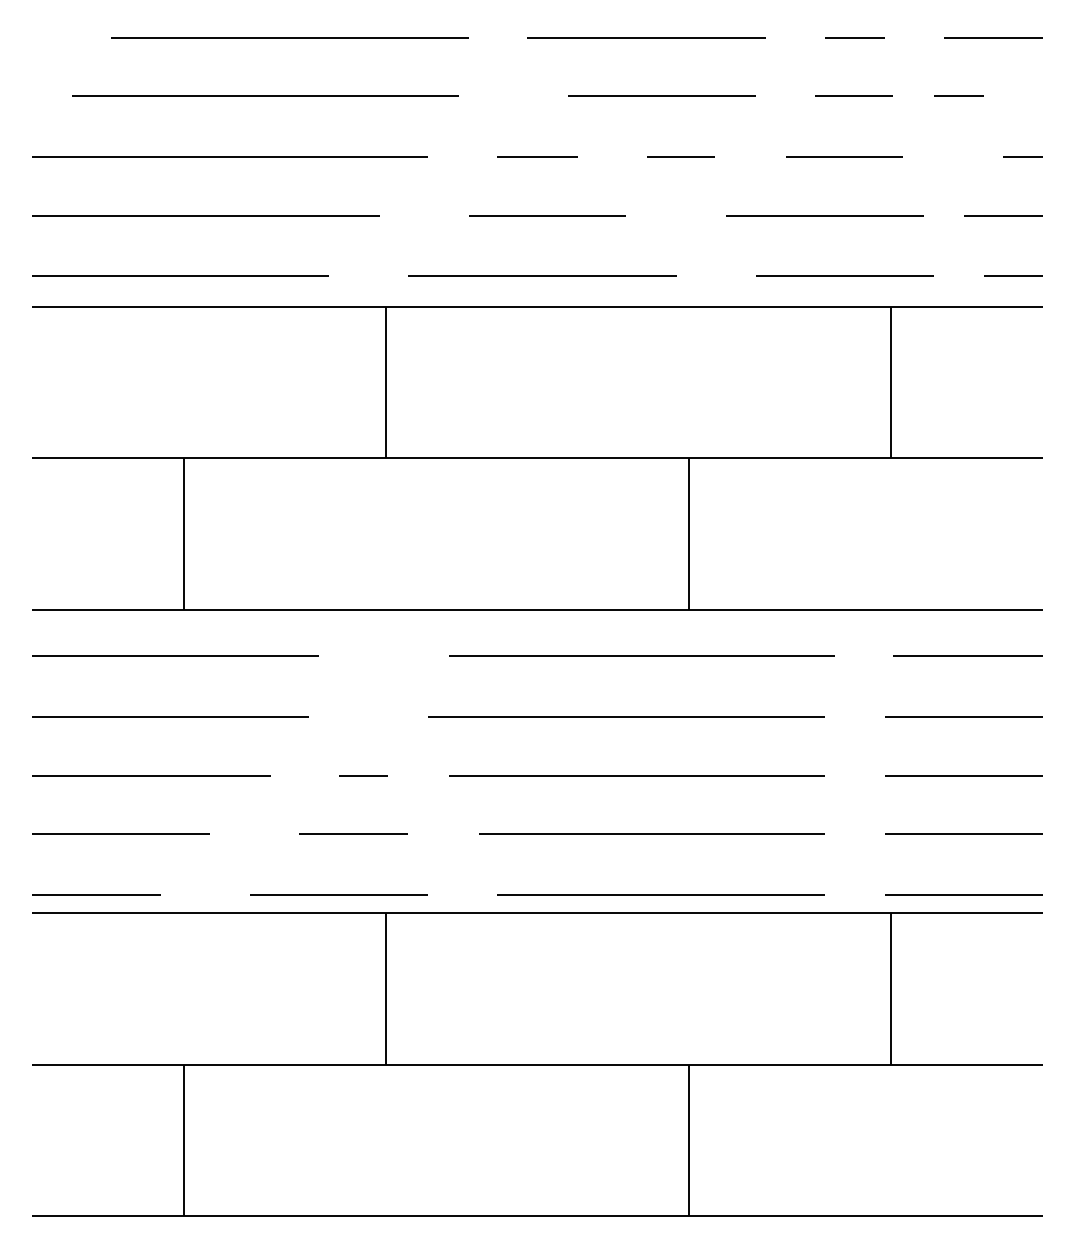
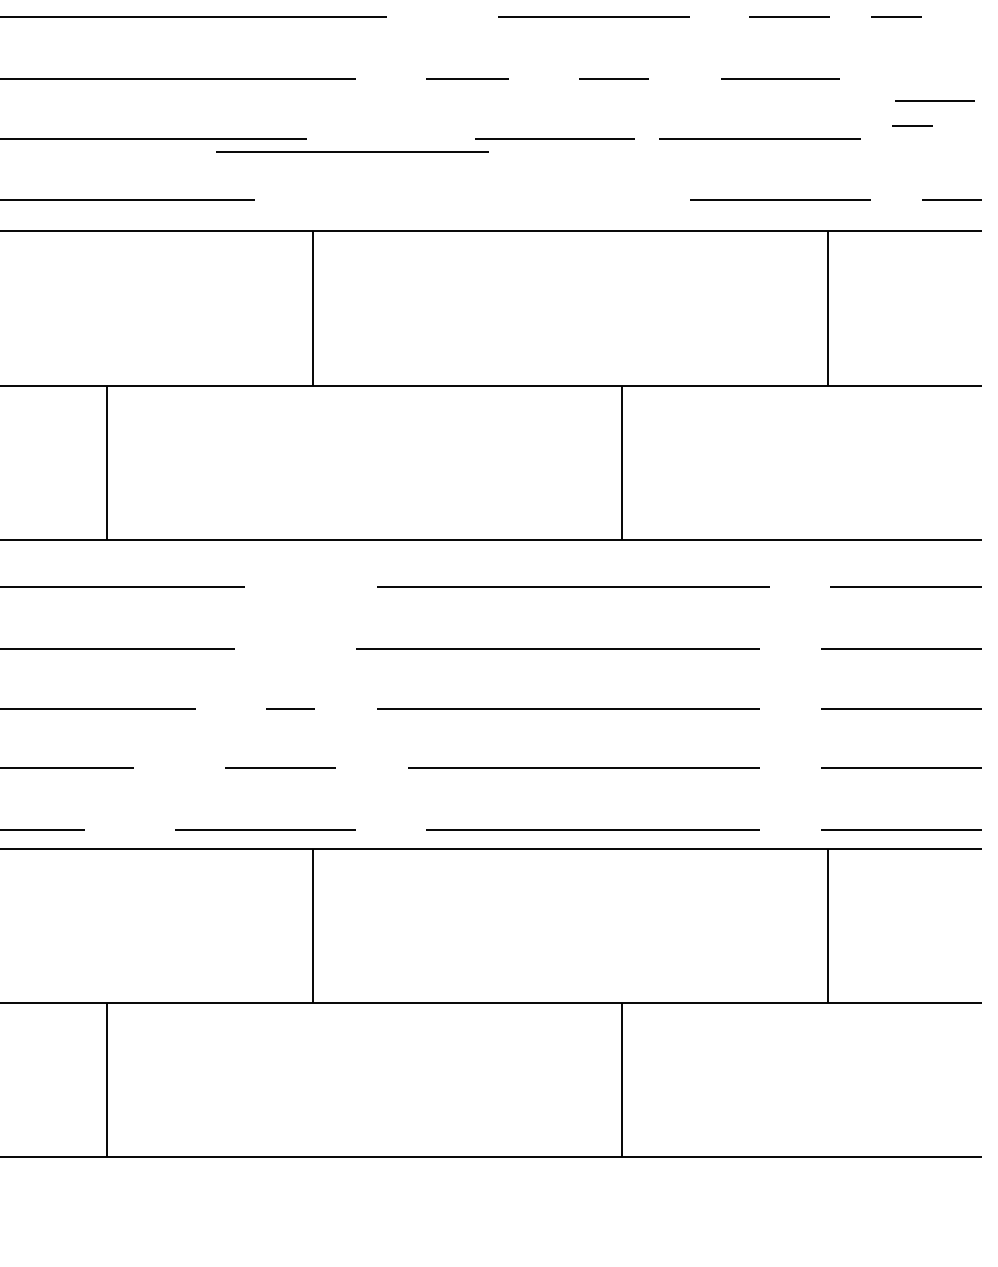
line: (1022, 156) -> (912, 125), moved
line: (547, 215) -> (554, 138), moved
line: (1003, 215) -> (934, 100), moved
line: (542, 275) -> (352, 151), moved

